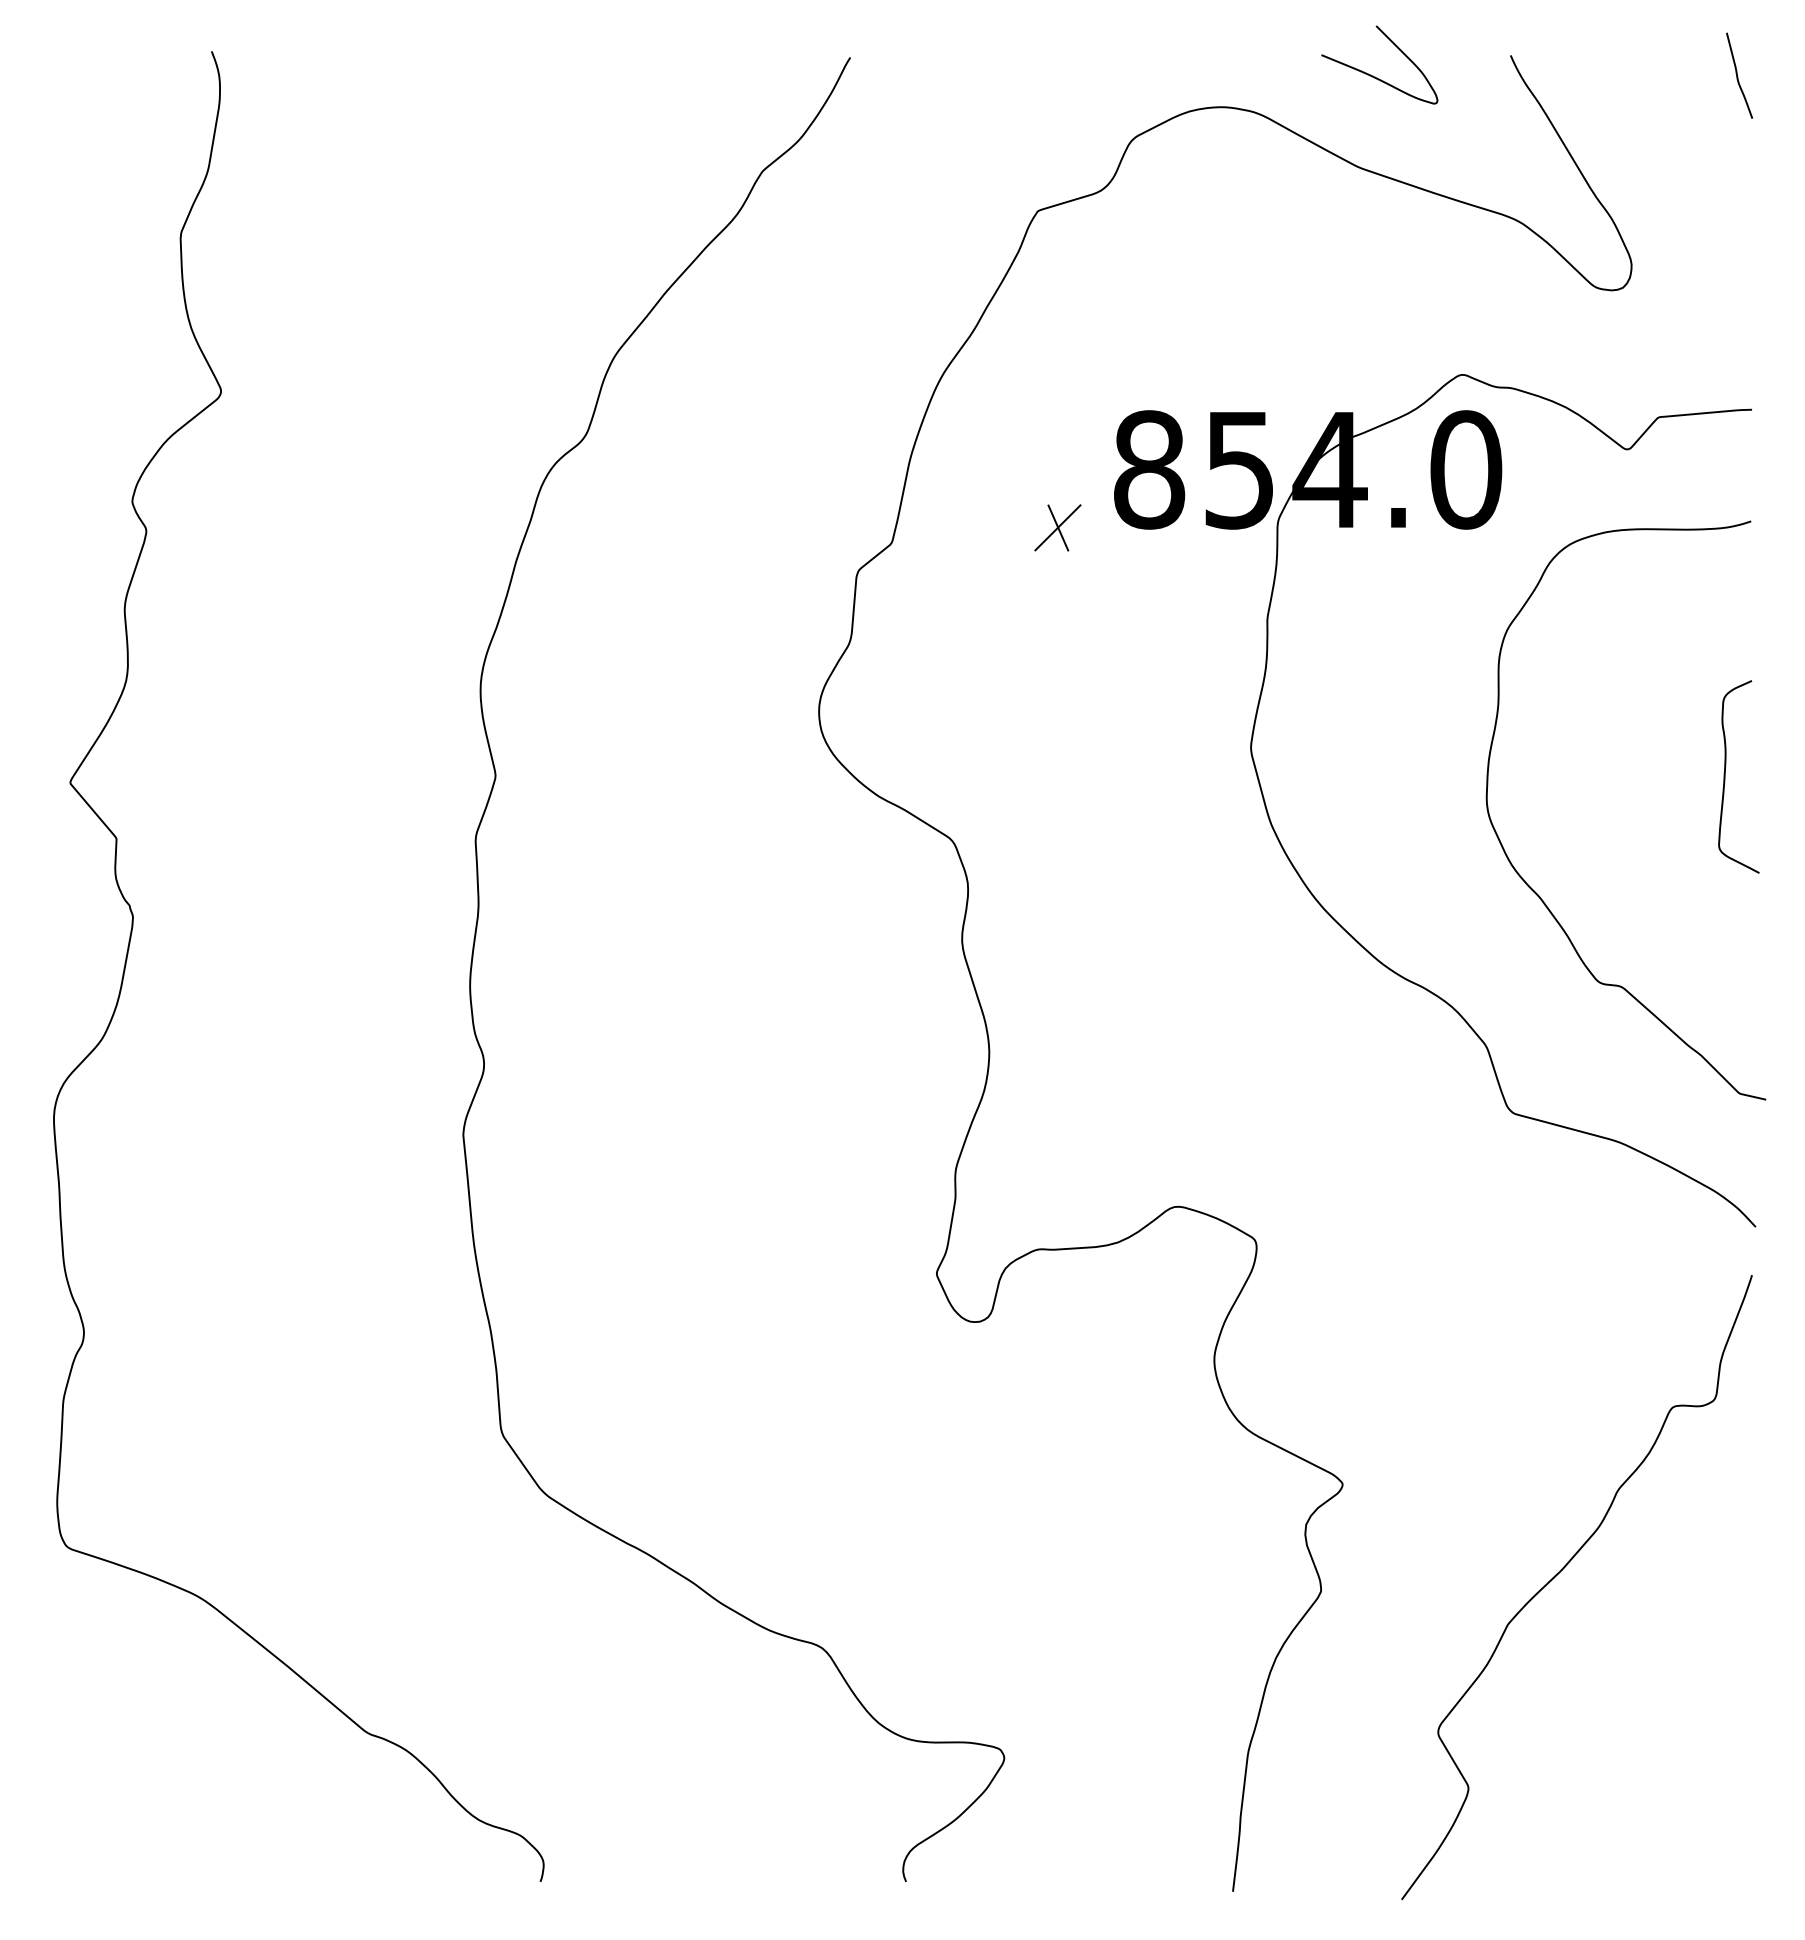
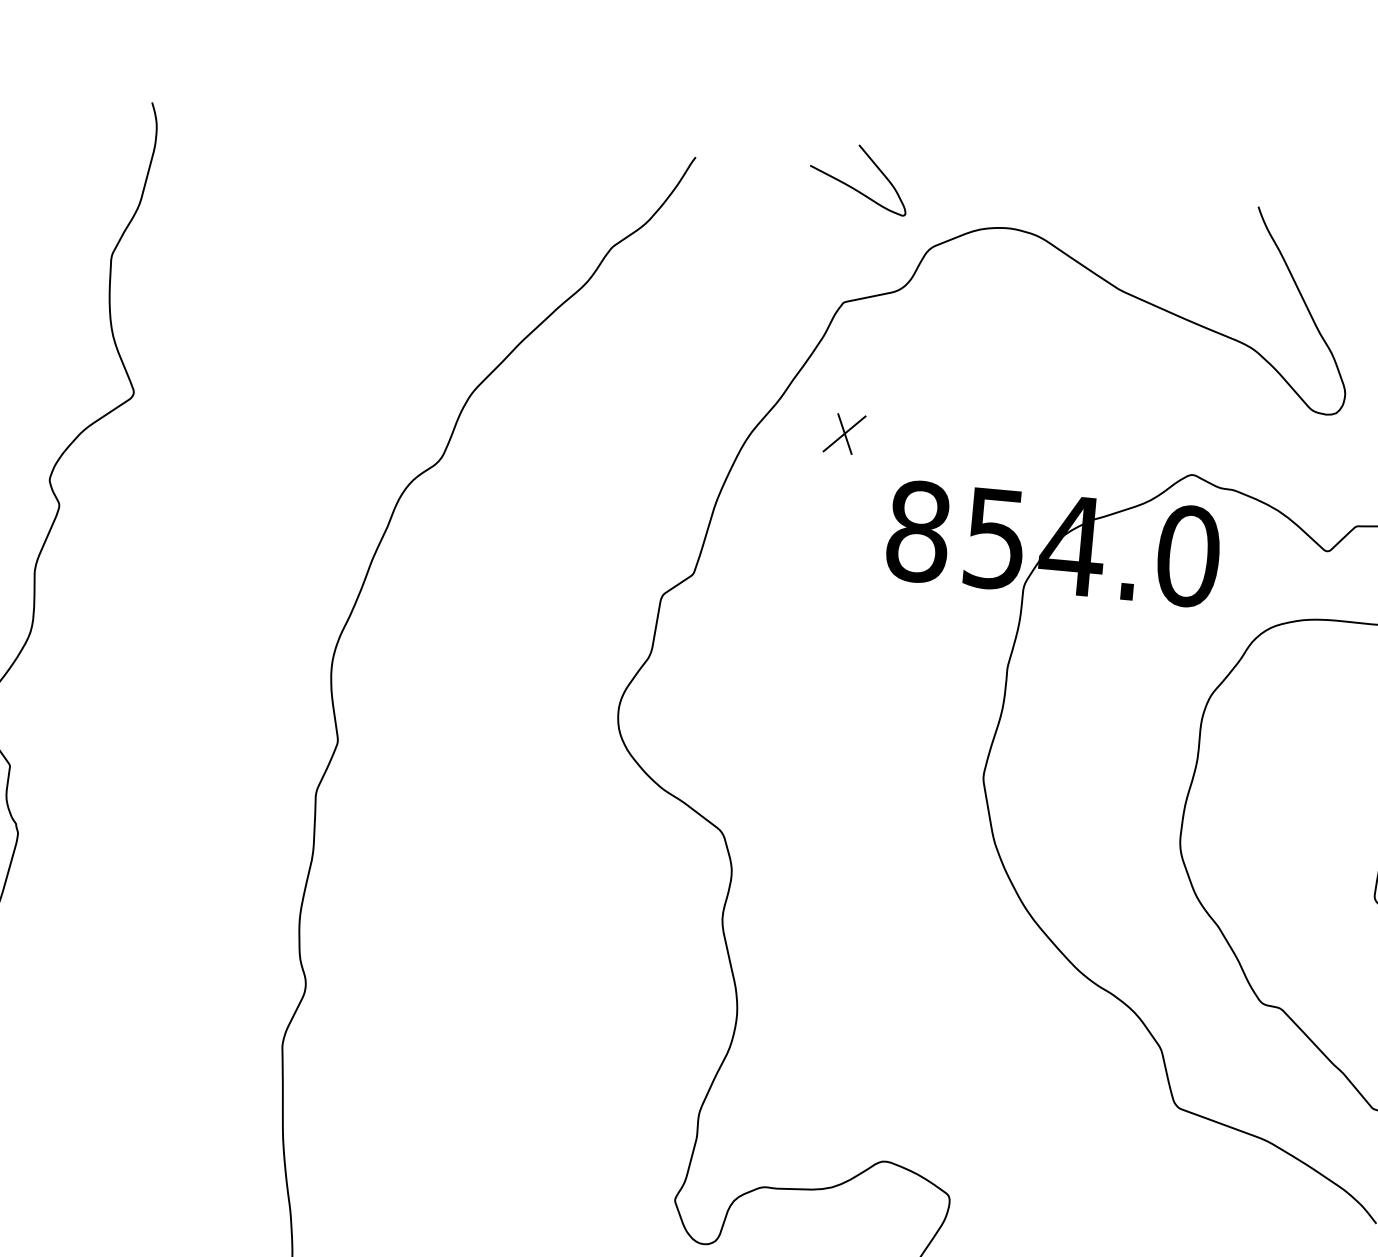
curve: (1373, 75) -> (852, 186), moved
part: (1057, 527) -> (844, 433), moved

